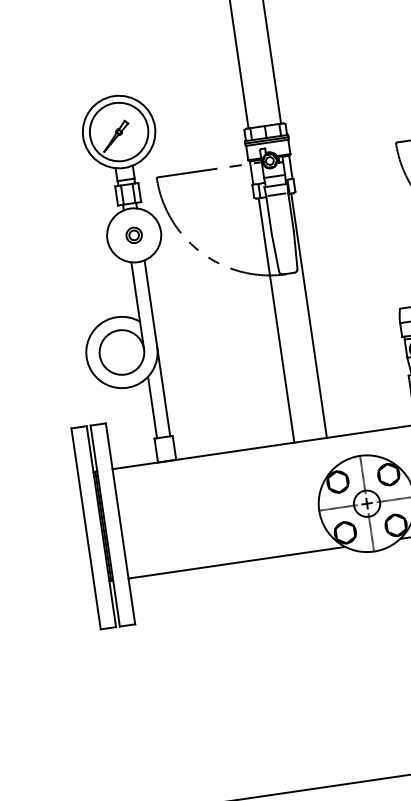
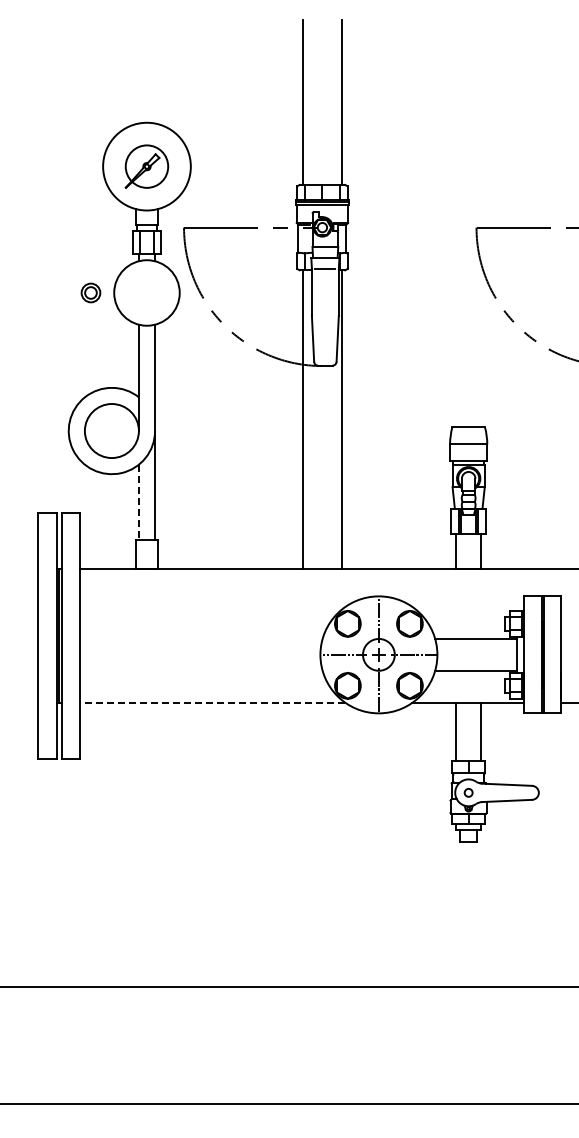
circle: (118, 132) -> (146, 166), size x0.6
part: (133, 235) -> (90, 292), moved
line: (152, 407) -> (138, 502), solid -> dashed
line: (236, 562) -> (212, 702), solid -> dashed

